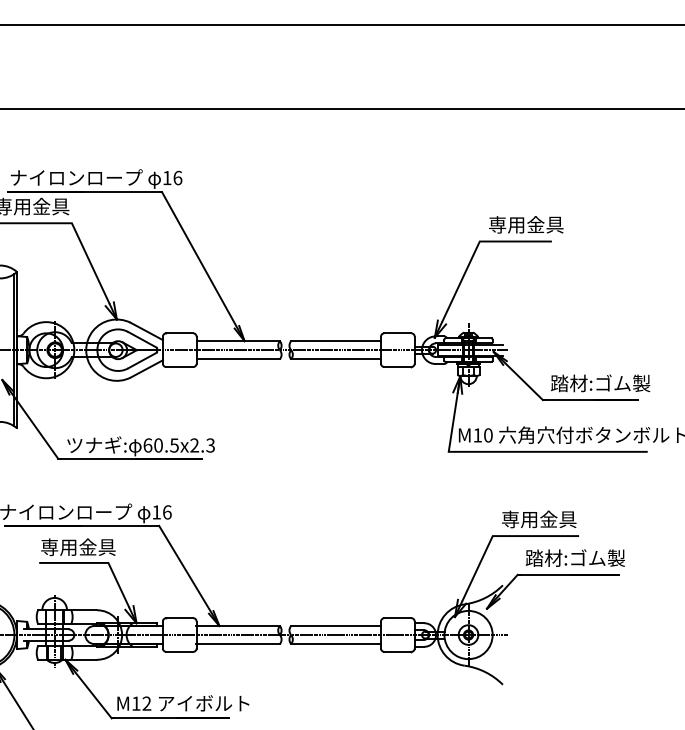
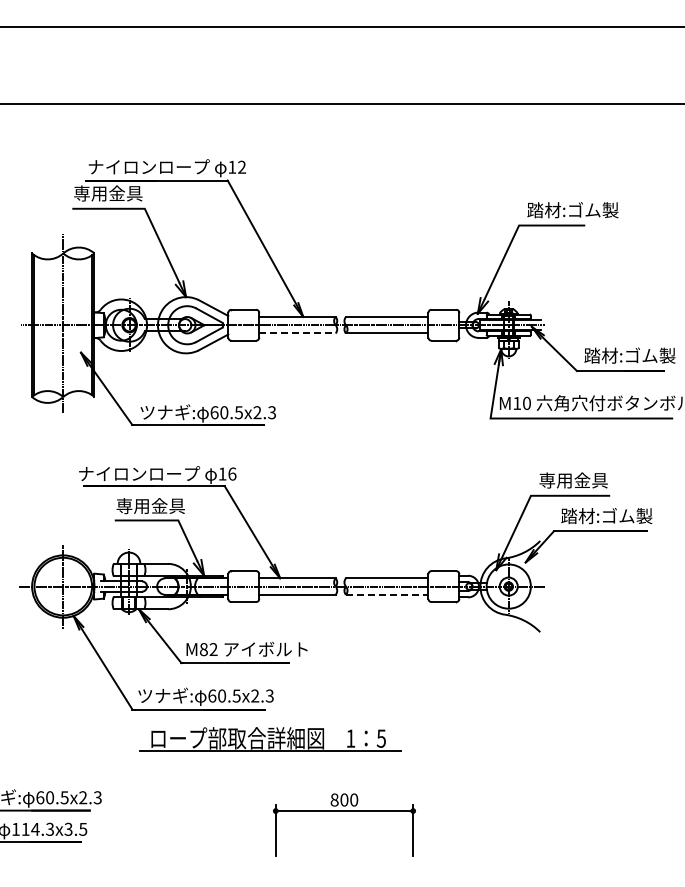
text: (178, 177) -> (242, 166), 16 -> 12
text: (538, 225) -> (572, 210), 専用金具 -> 踏材:ゴム製
line: (238, 359) -> (297, 333), solid -> dashed
line: (336, 643) -> (387, 594), solid -> dashed
text: (135, 703) -> (203, 649), M12 -> M82

